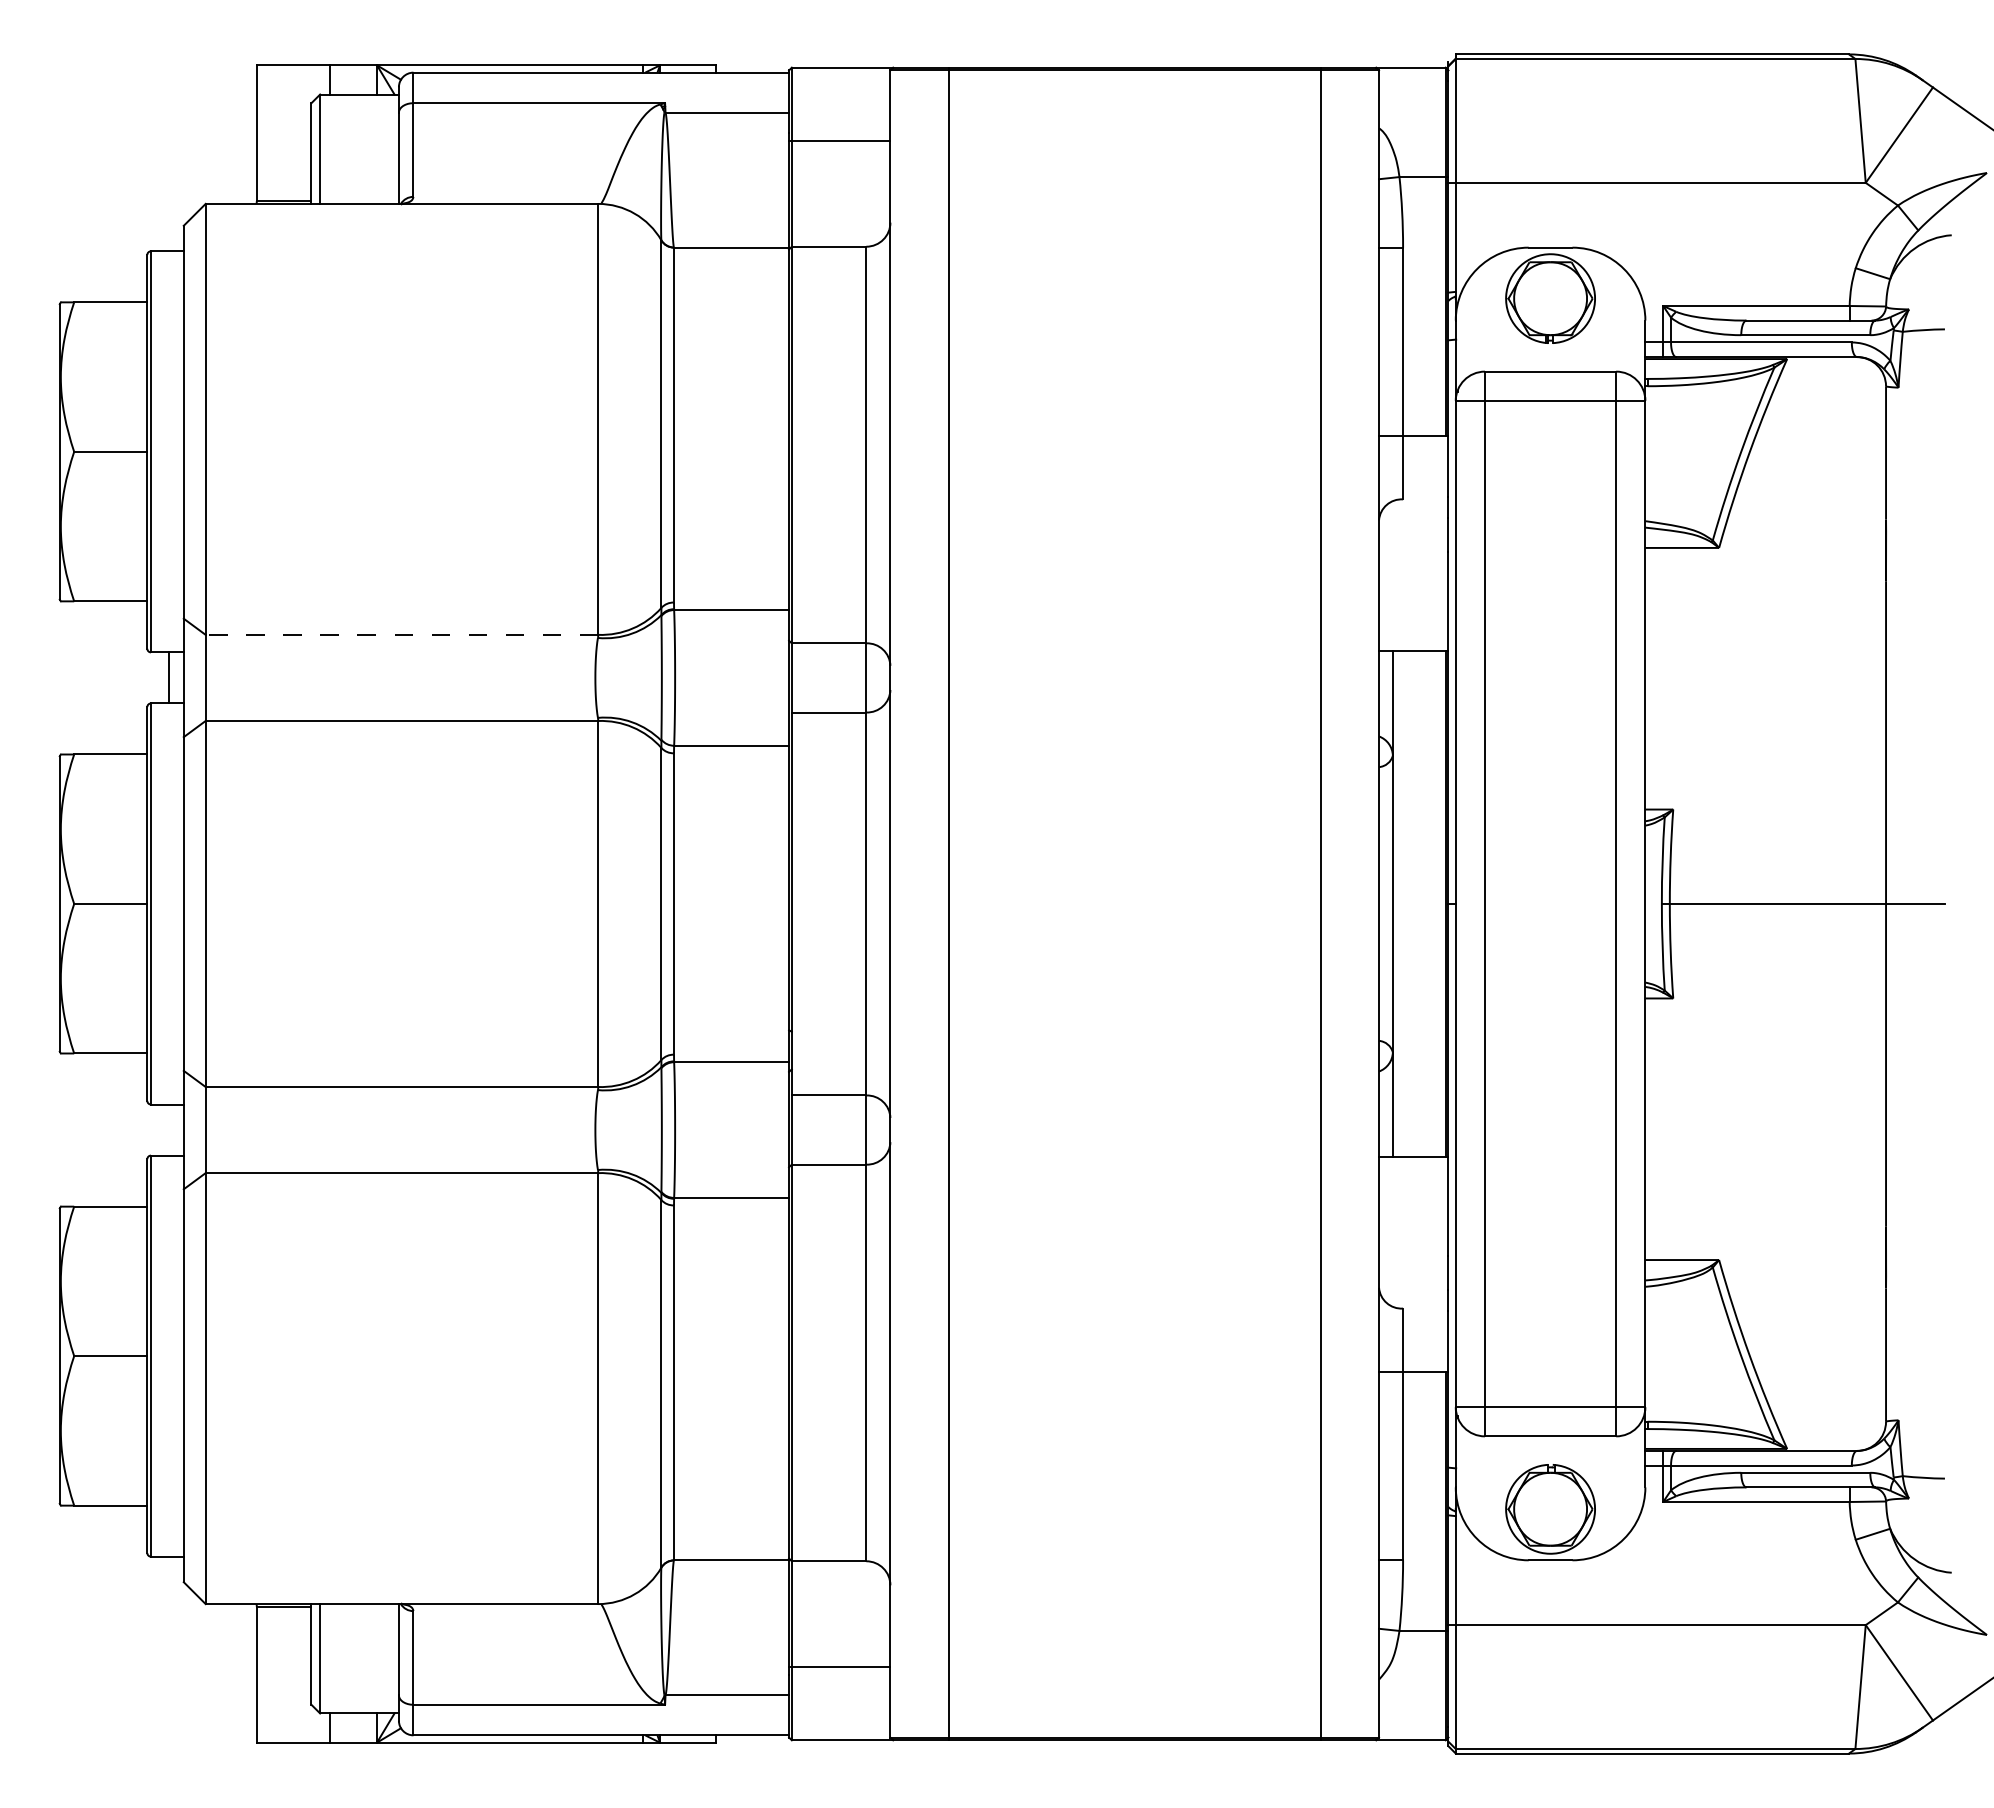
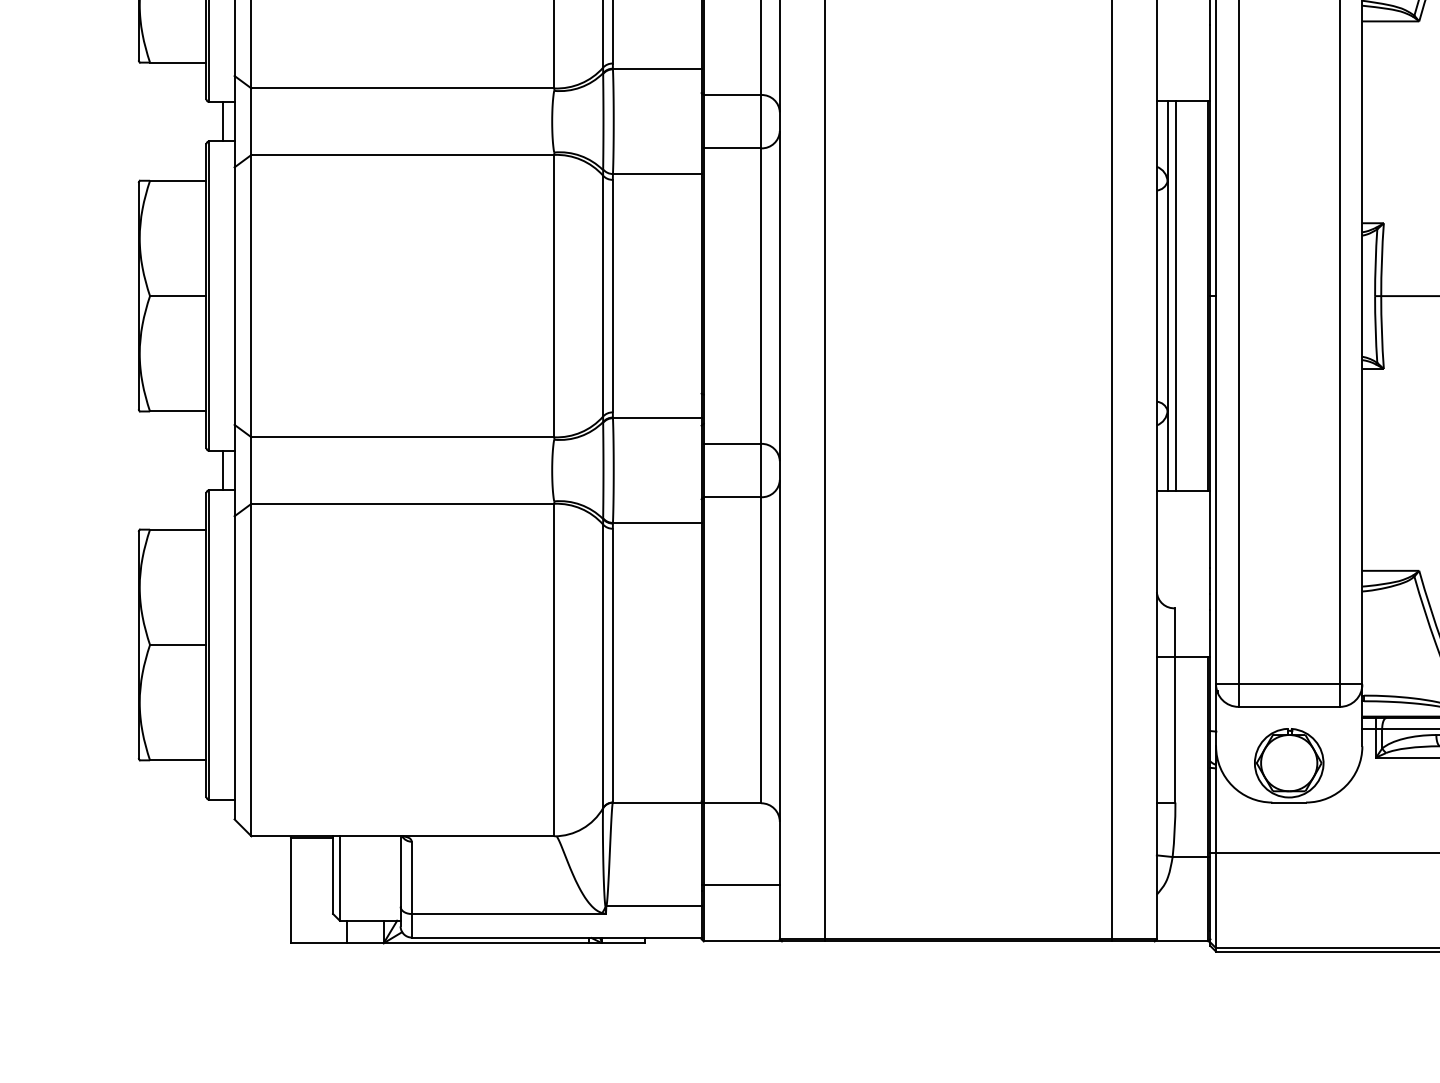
line: (401, 634) -> (402, 88), dashed -> solid
line: (1404, 903) -> (1176, 295), added
line: (169, 1129) -> (223, 470), added

